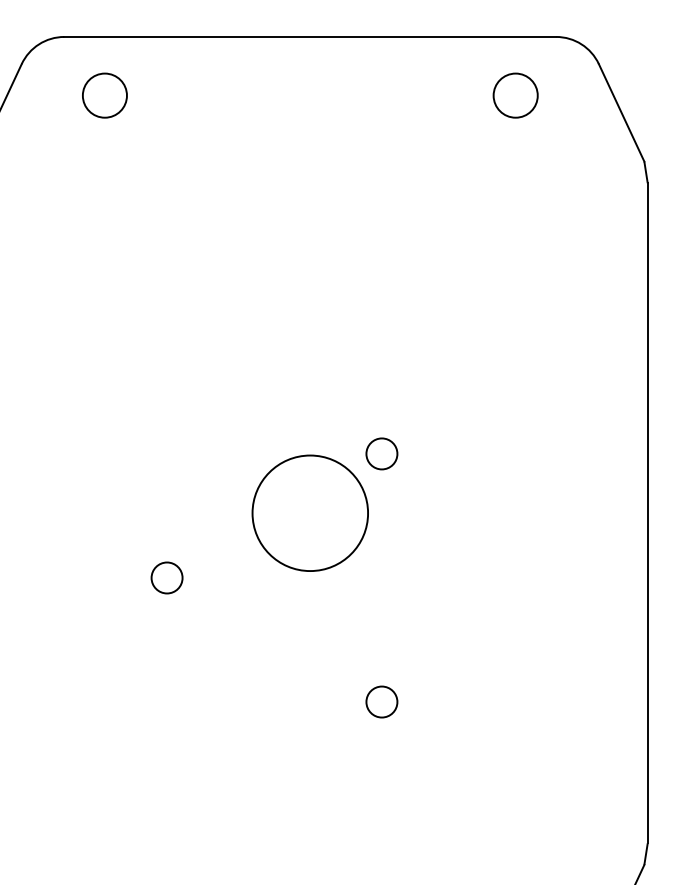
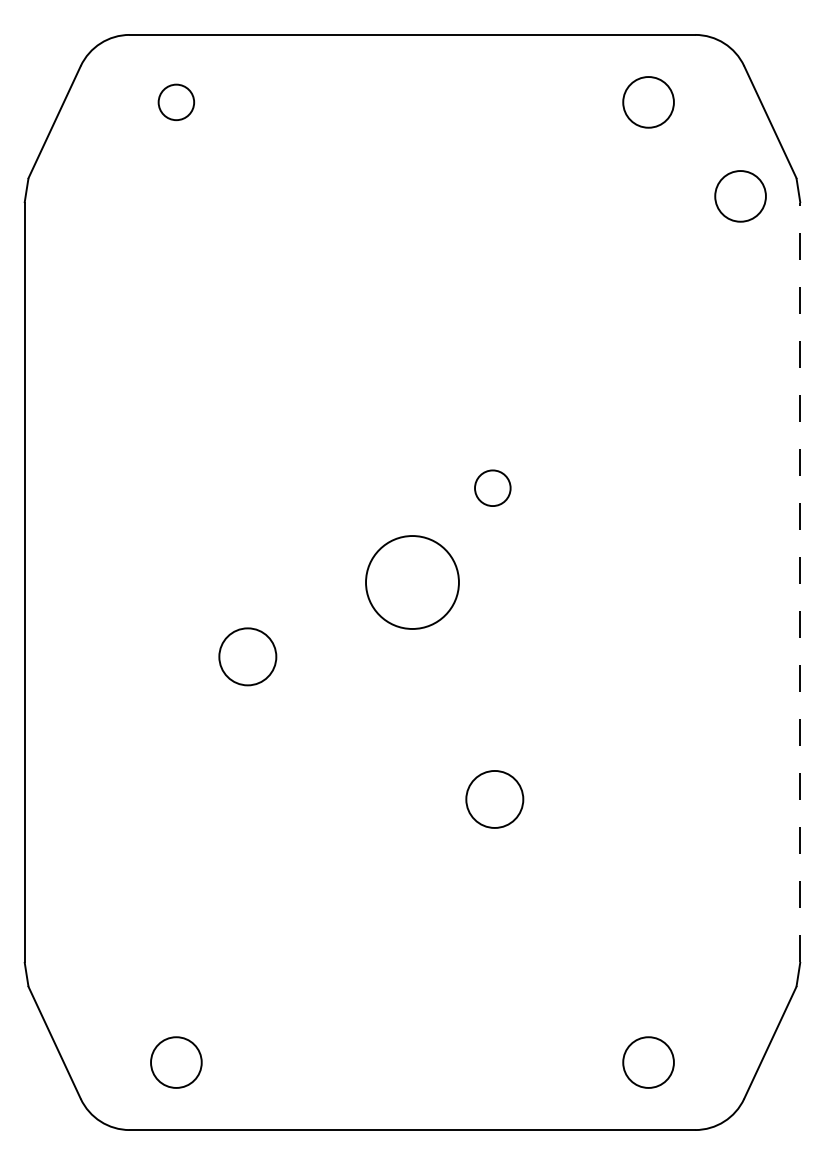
circle: (105, 95) -> (176, 102), size x0.7
circle: (595, 177) -> (740, 196), added
circle: (381, 453) -> (492, 487), moved
circle: (310, 513) -> (412, 582), size x0.7
line: (647, 513) -> (800, 582), solid -> dashed
circle: (166, 577) -> (247, 656), size x1.6
circle: (381, 702) -> (494, 799), size x1.6

